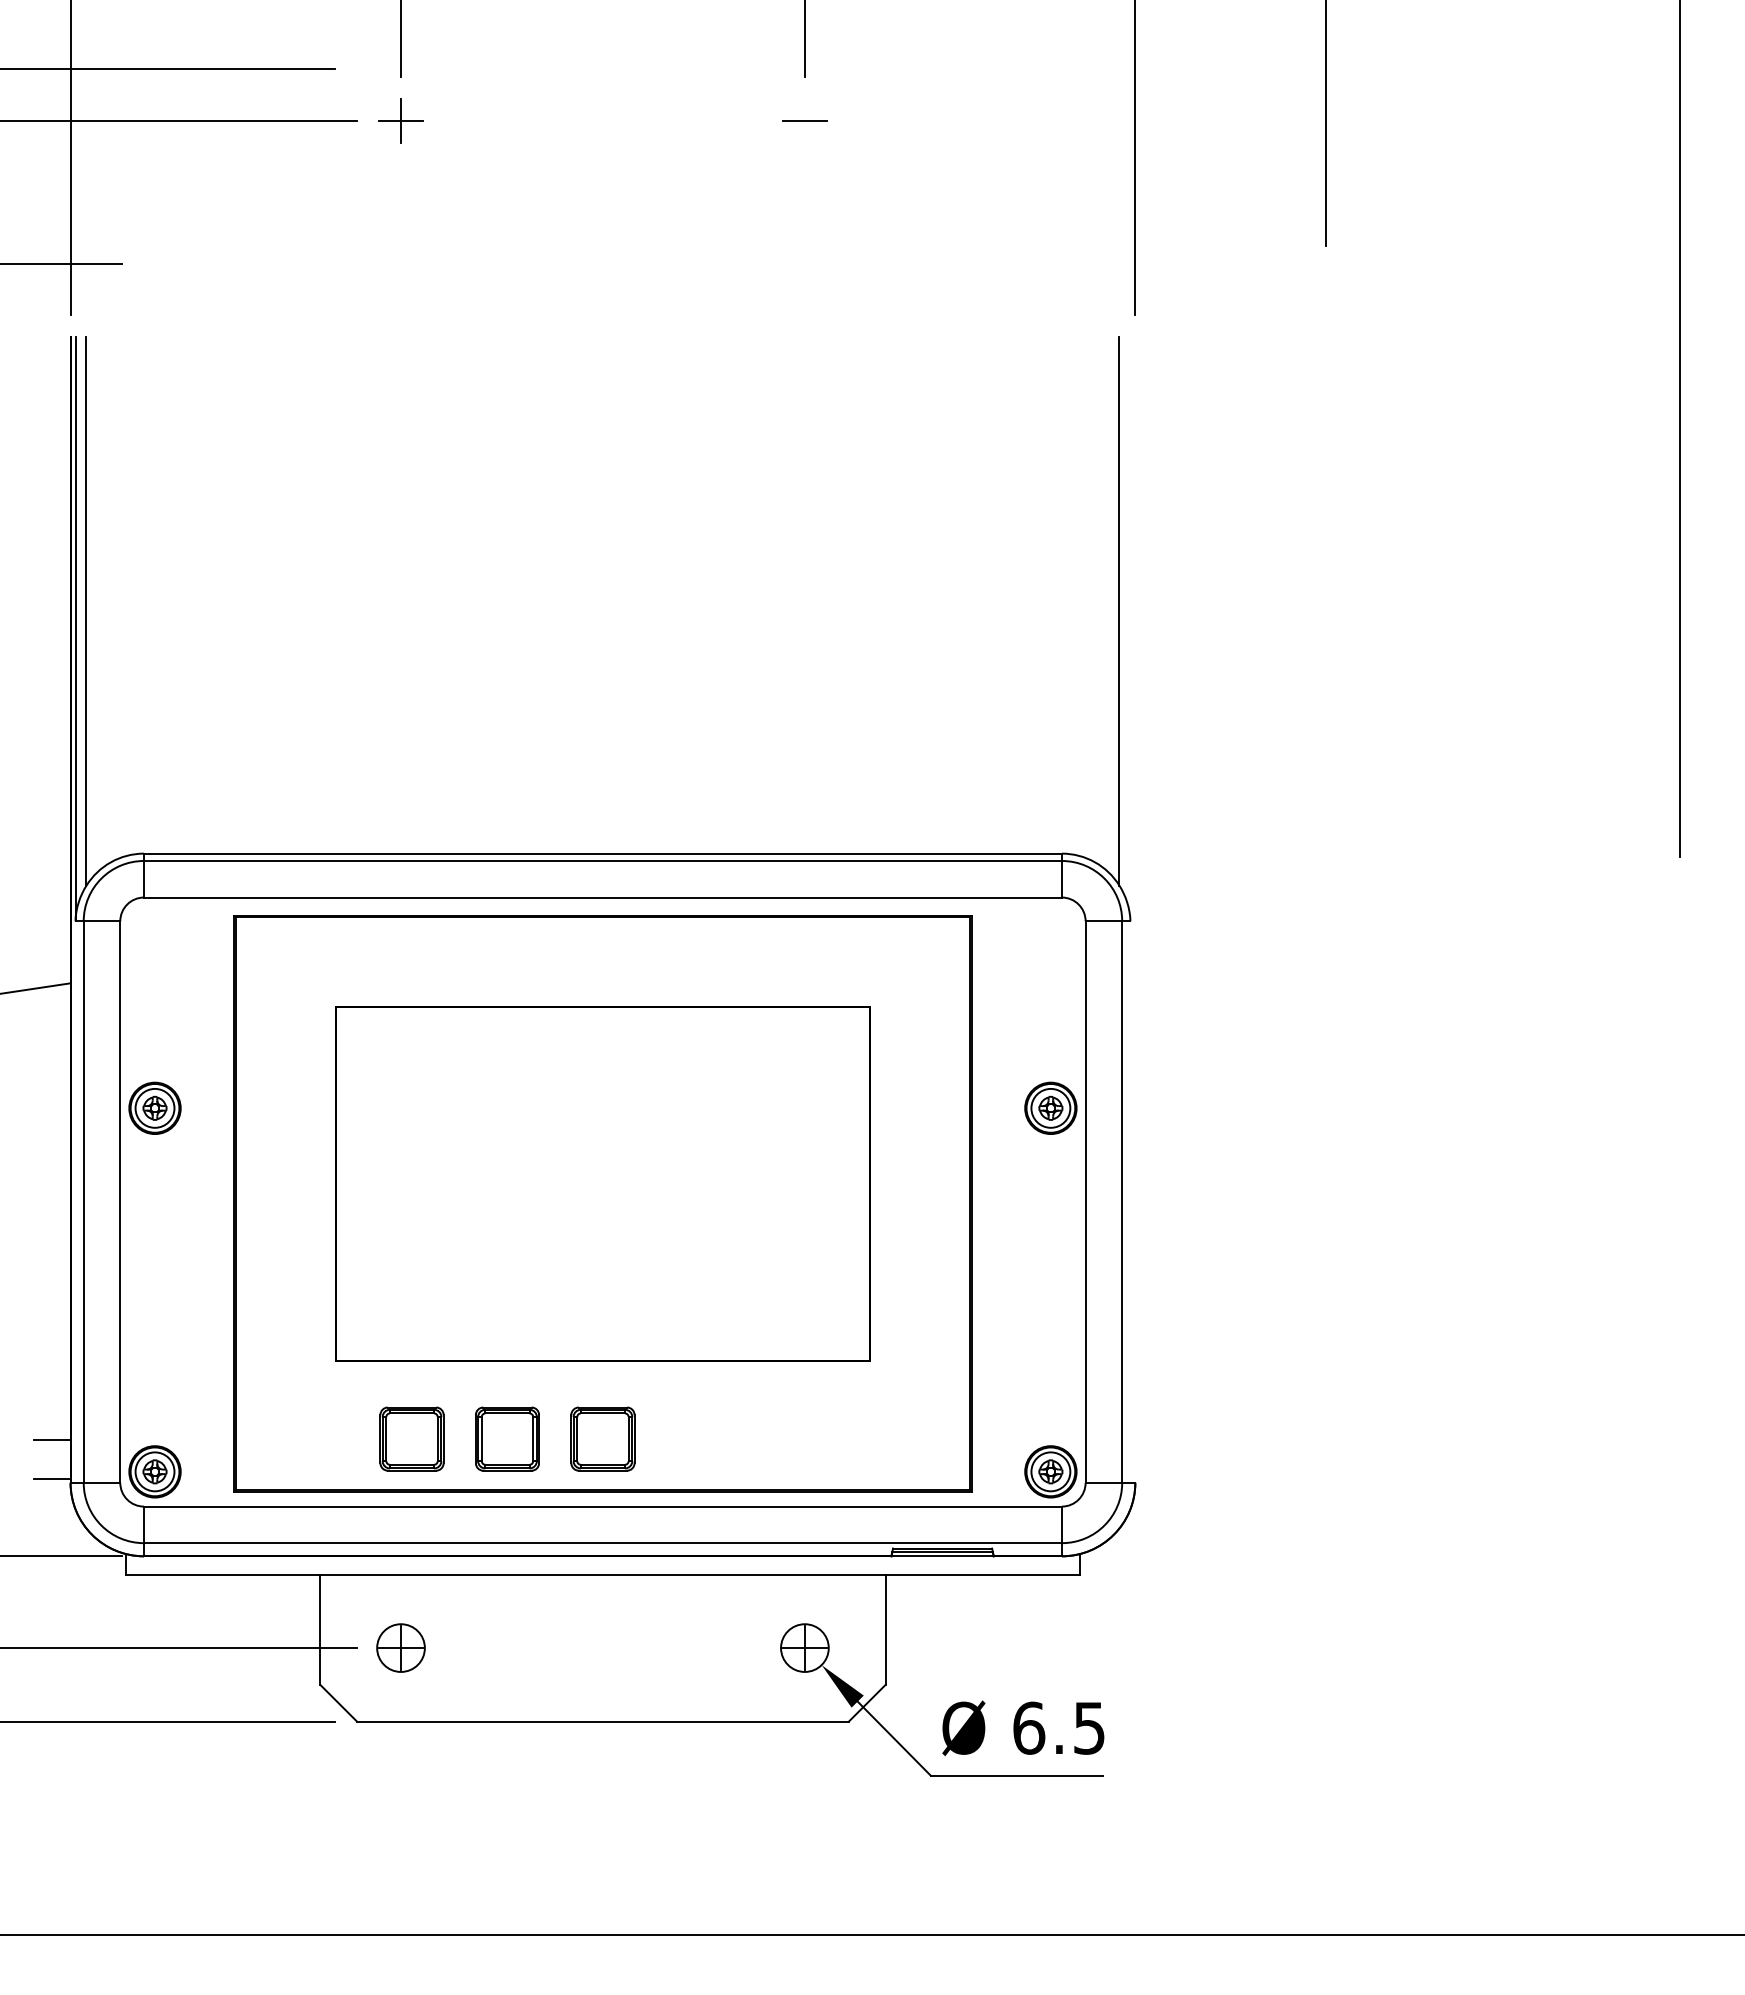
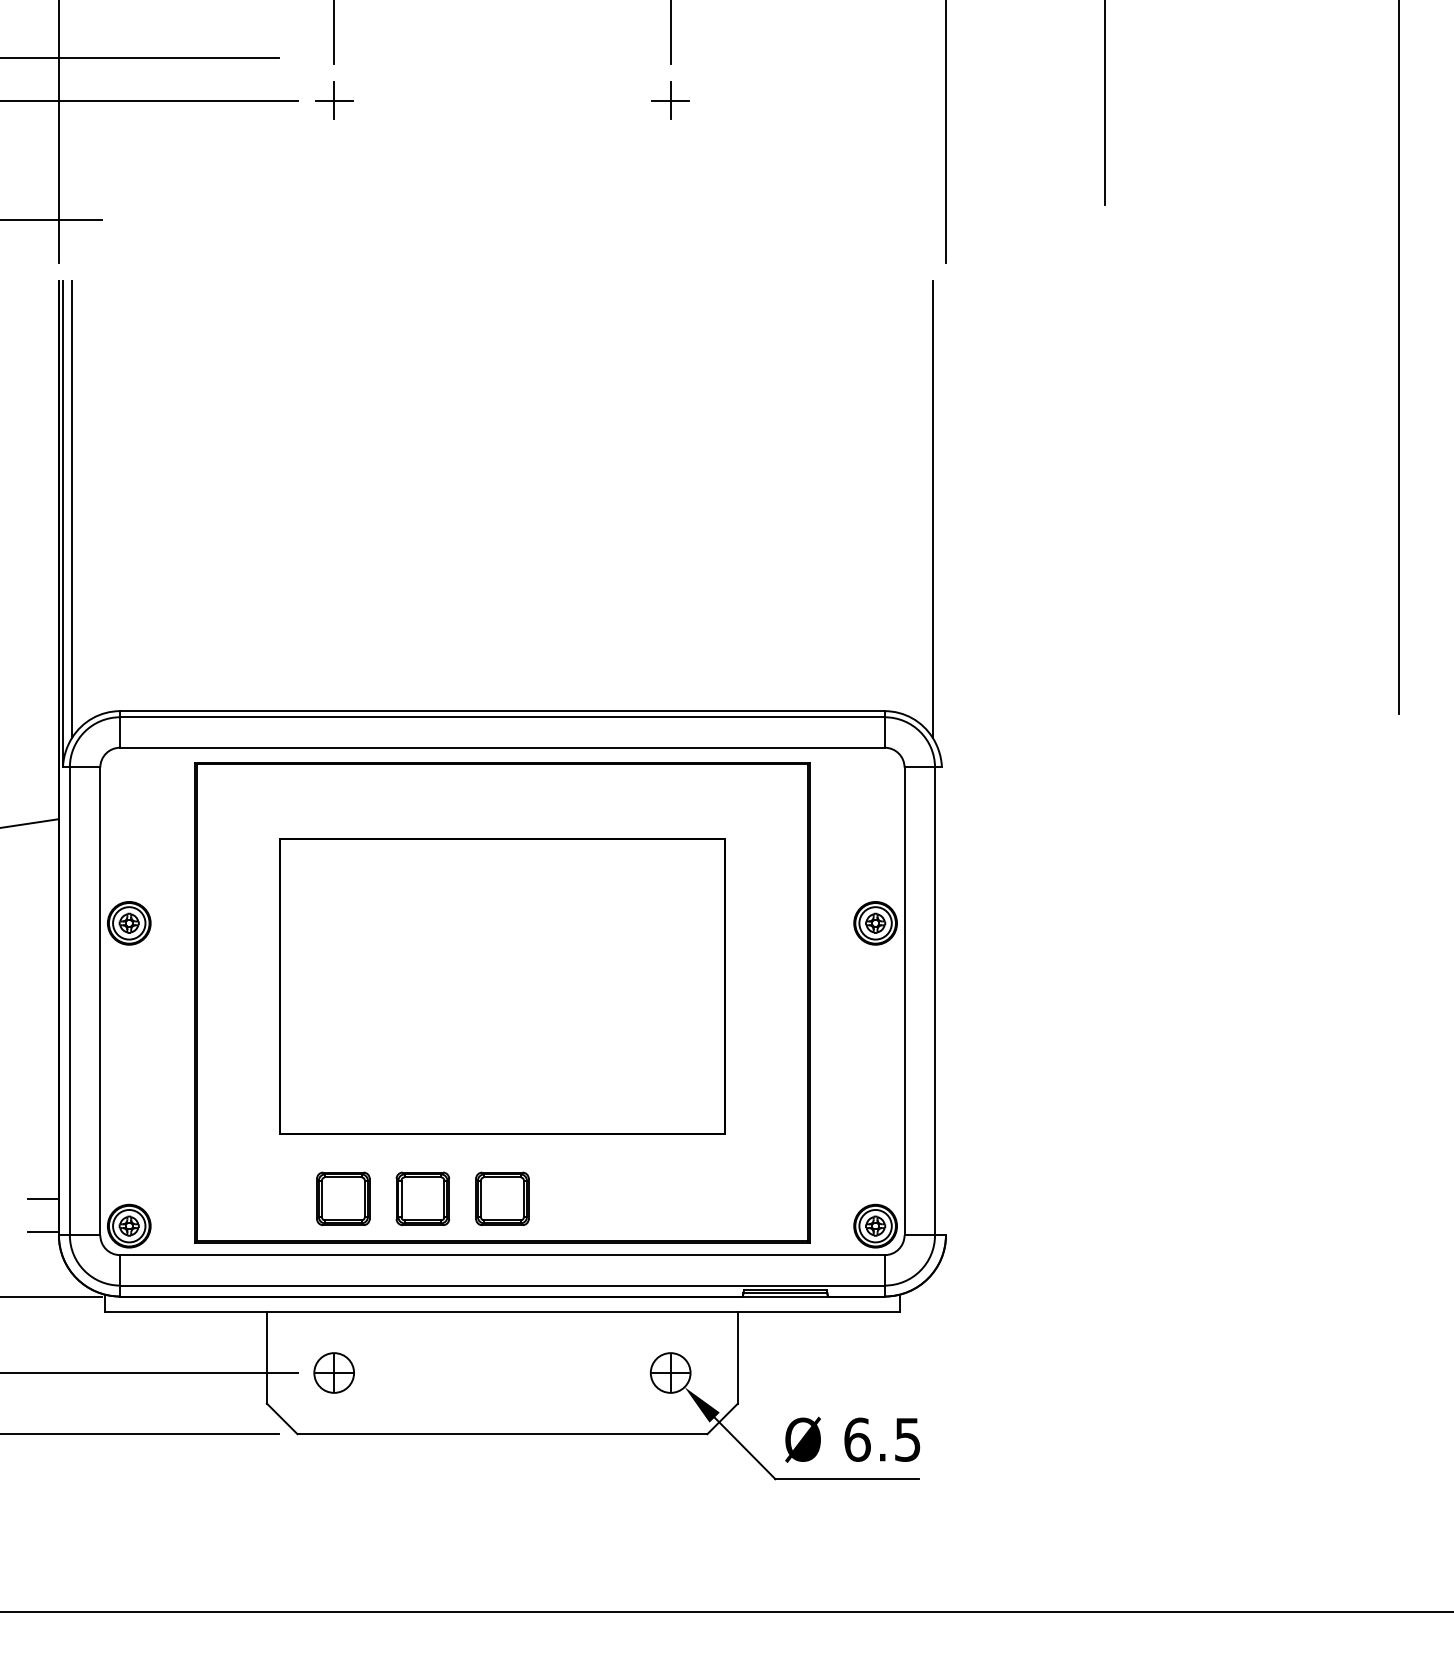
line: (804, 120) -> (670, 100), added

